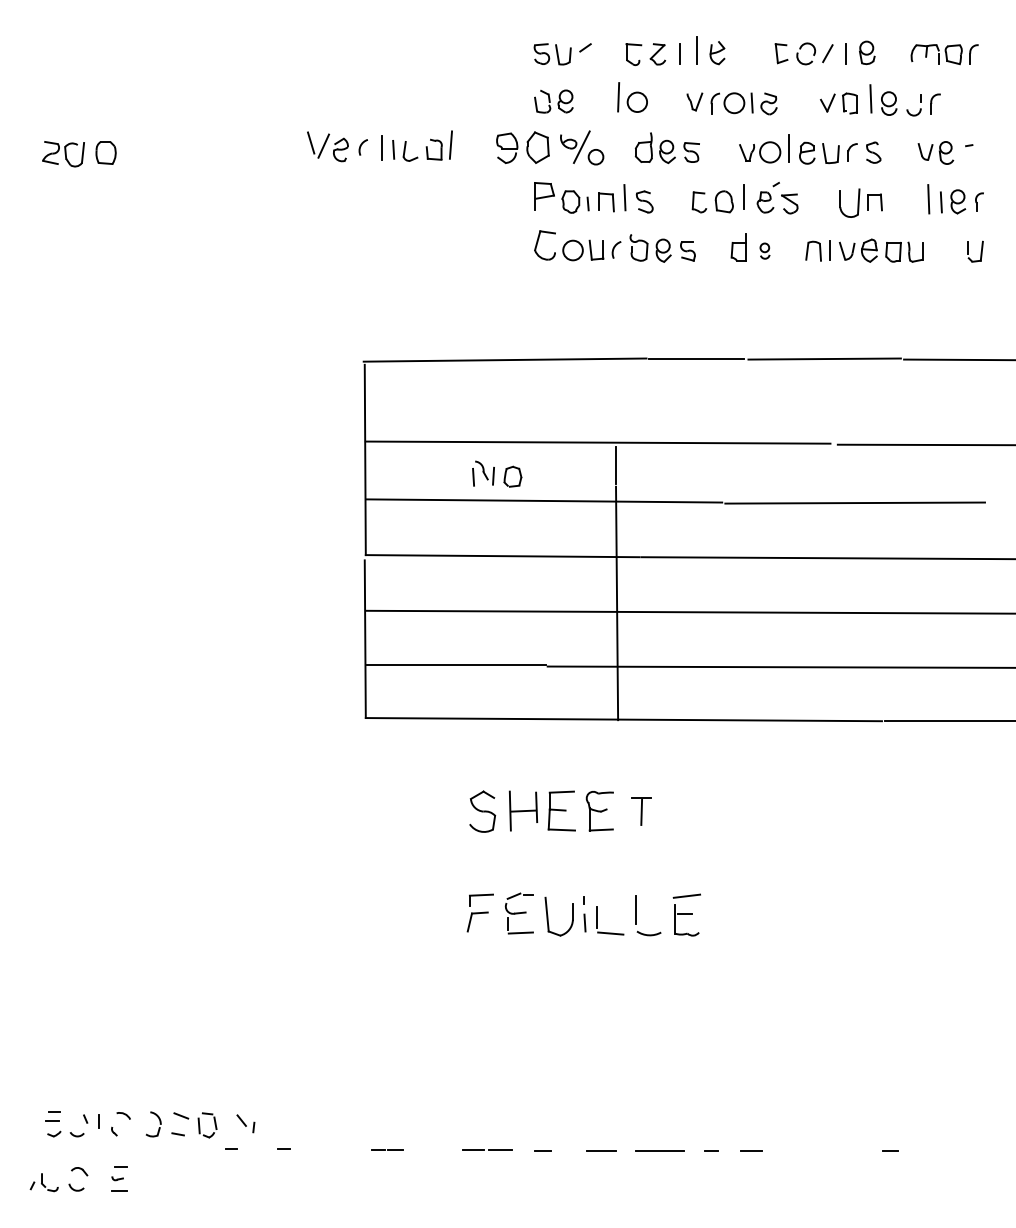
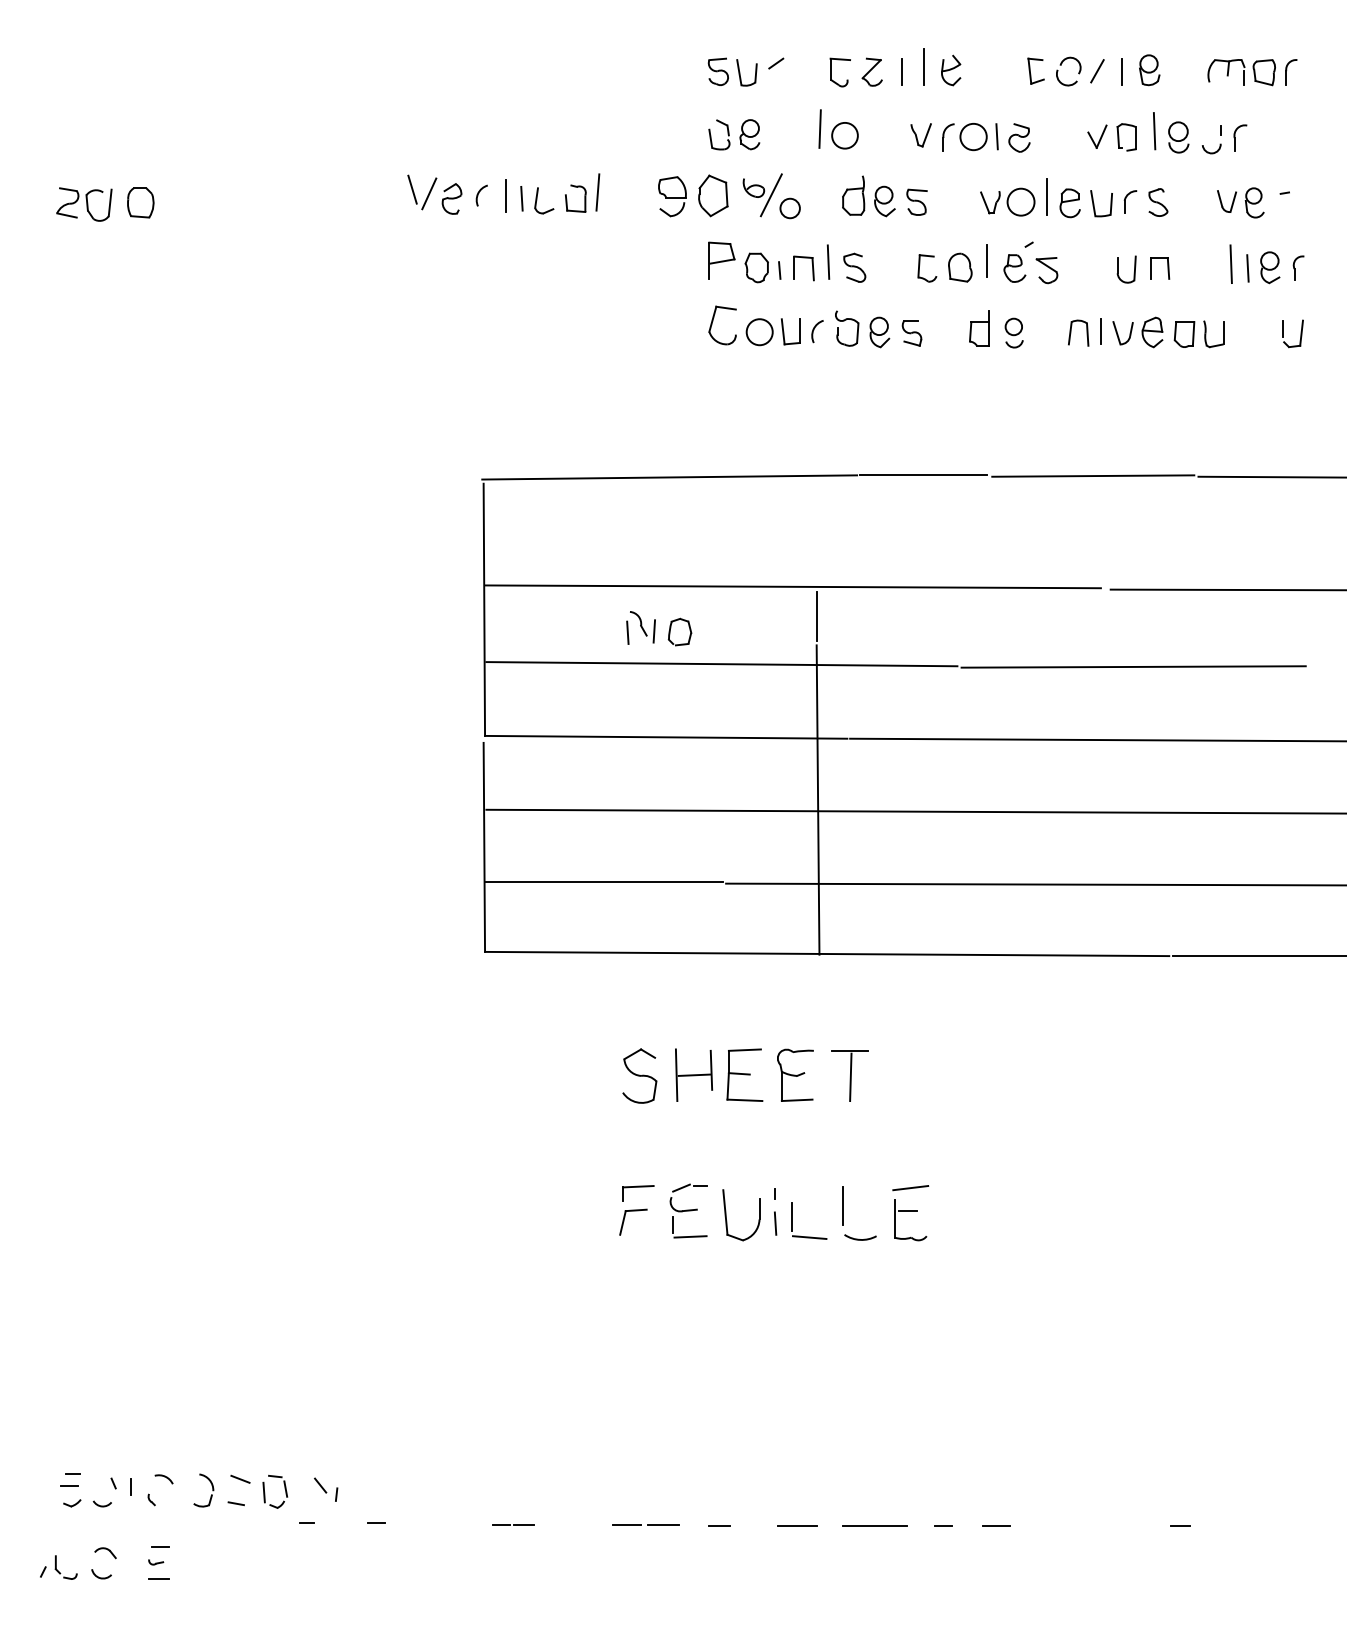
part: (849, 203) -> (1126, 269), size x0.71
part: (764, 250) -> (1013, 332), size x1.43
part: (641, 811) -> (850, 1075), size x1.43

